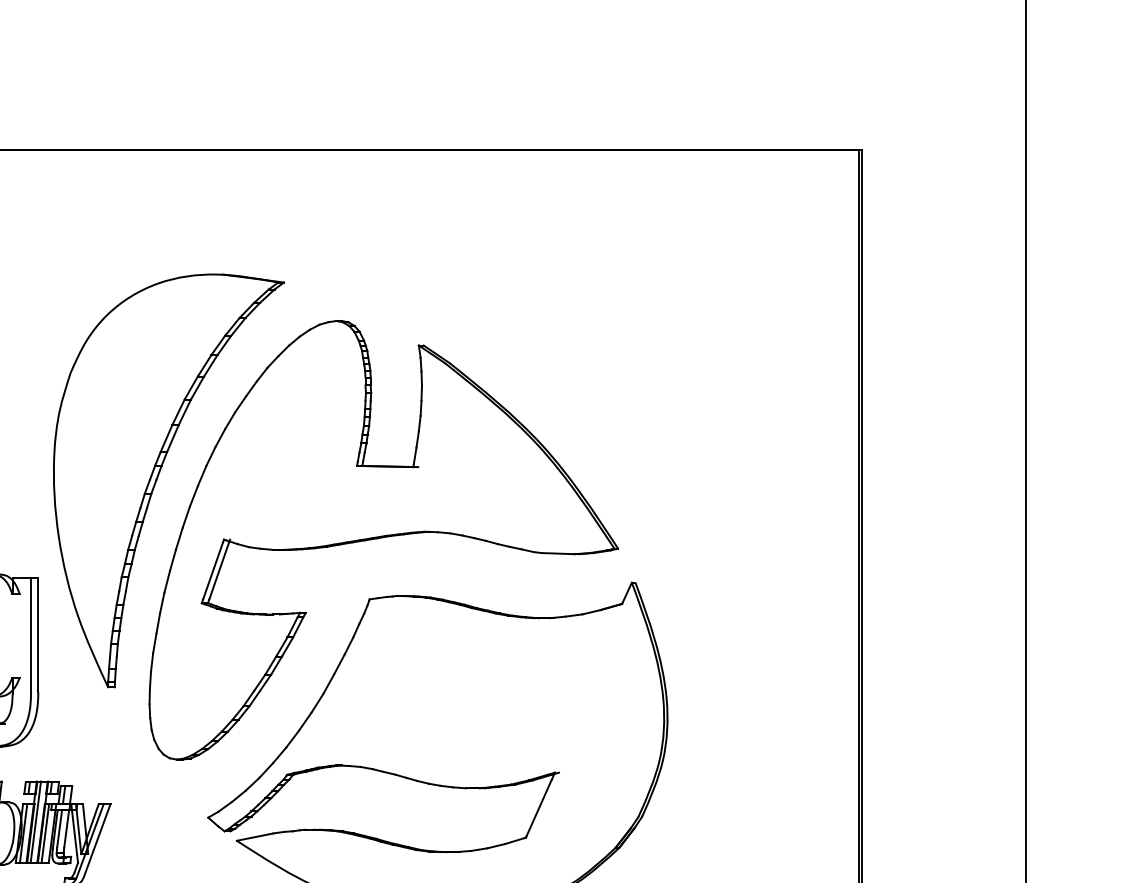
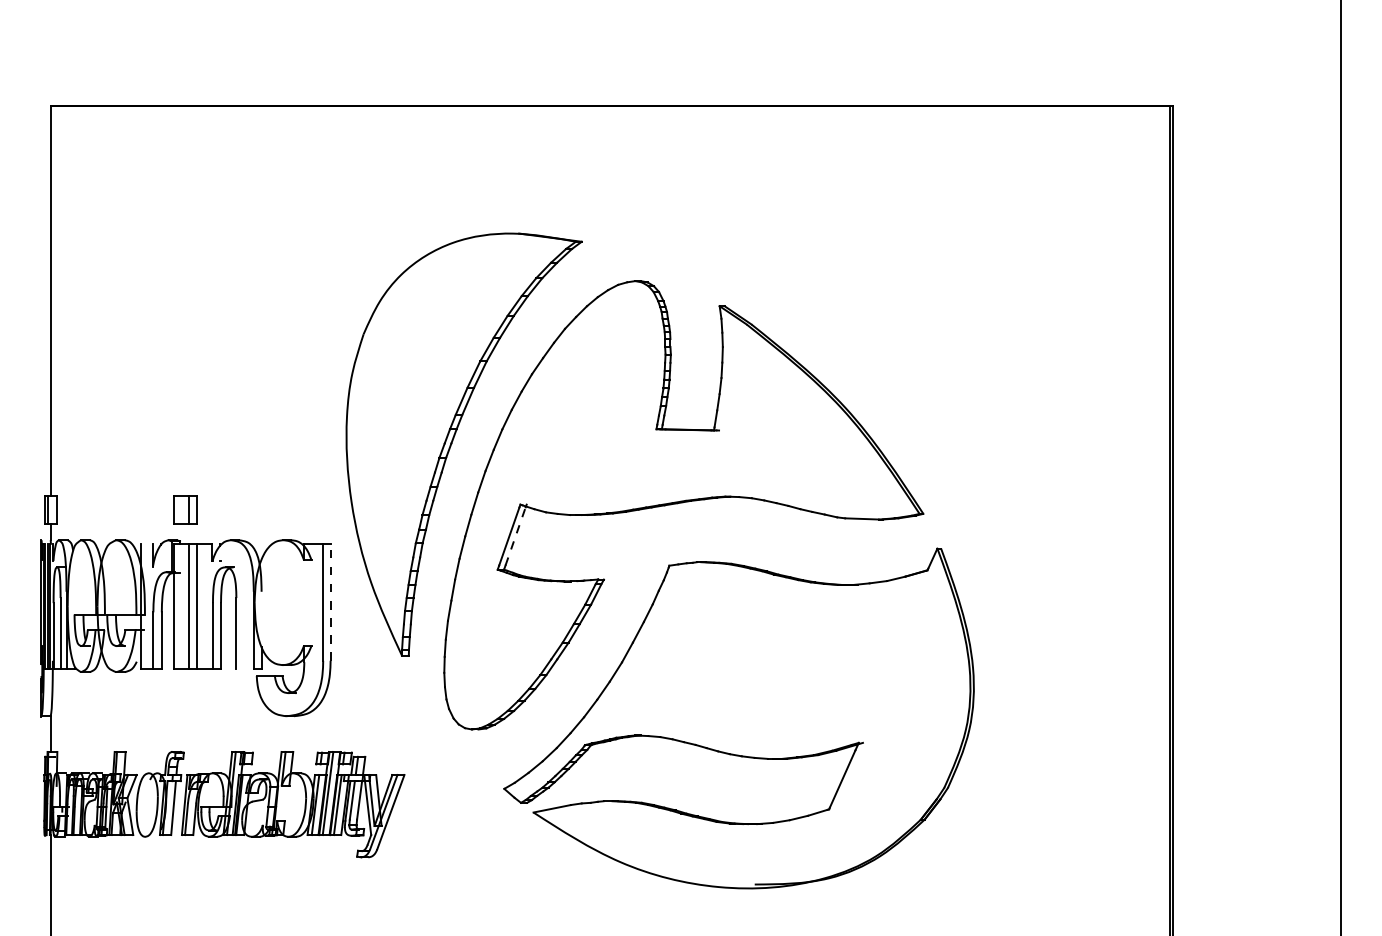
line: (219, 570) -> (515, 536), solid -> dashed
line: (38, 635) -> (330, 602), solid -> dashed

